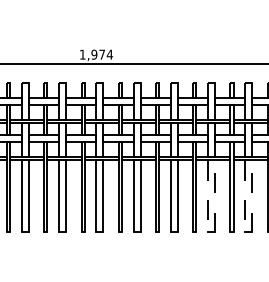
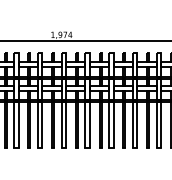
line: (210, 160) -> (134, 102), dashed -> solid
line: (248, 160) -> (158, 102), dashed -> solid

